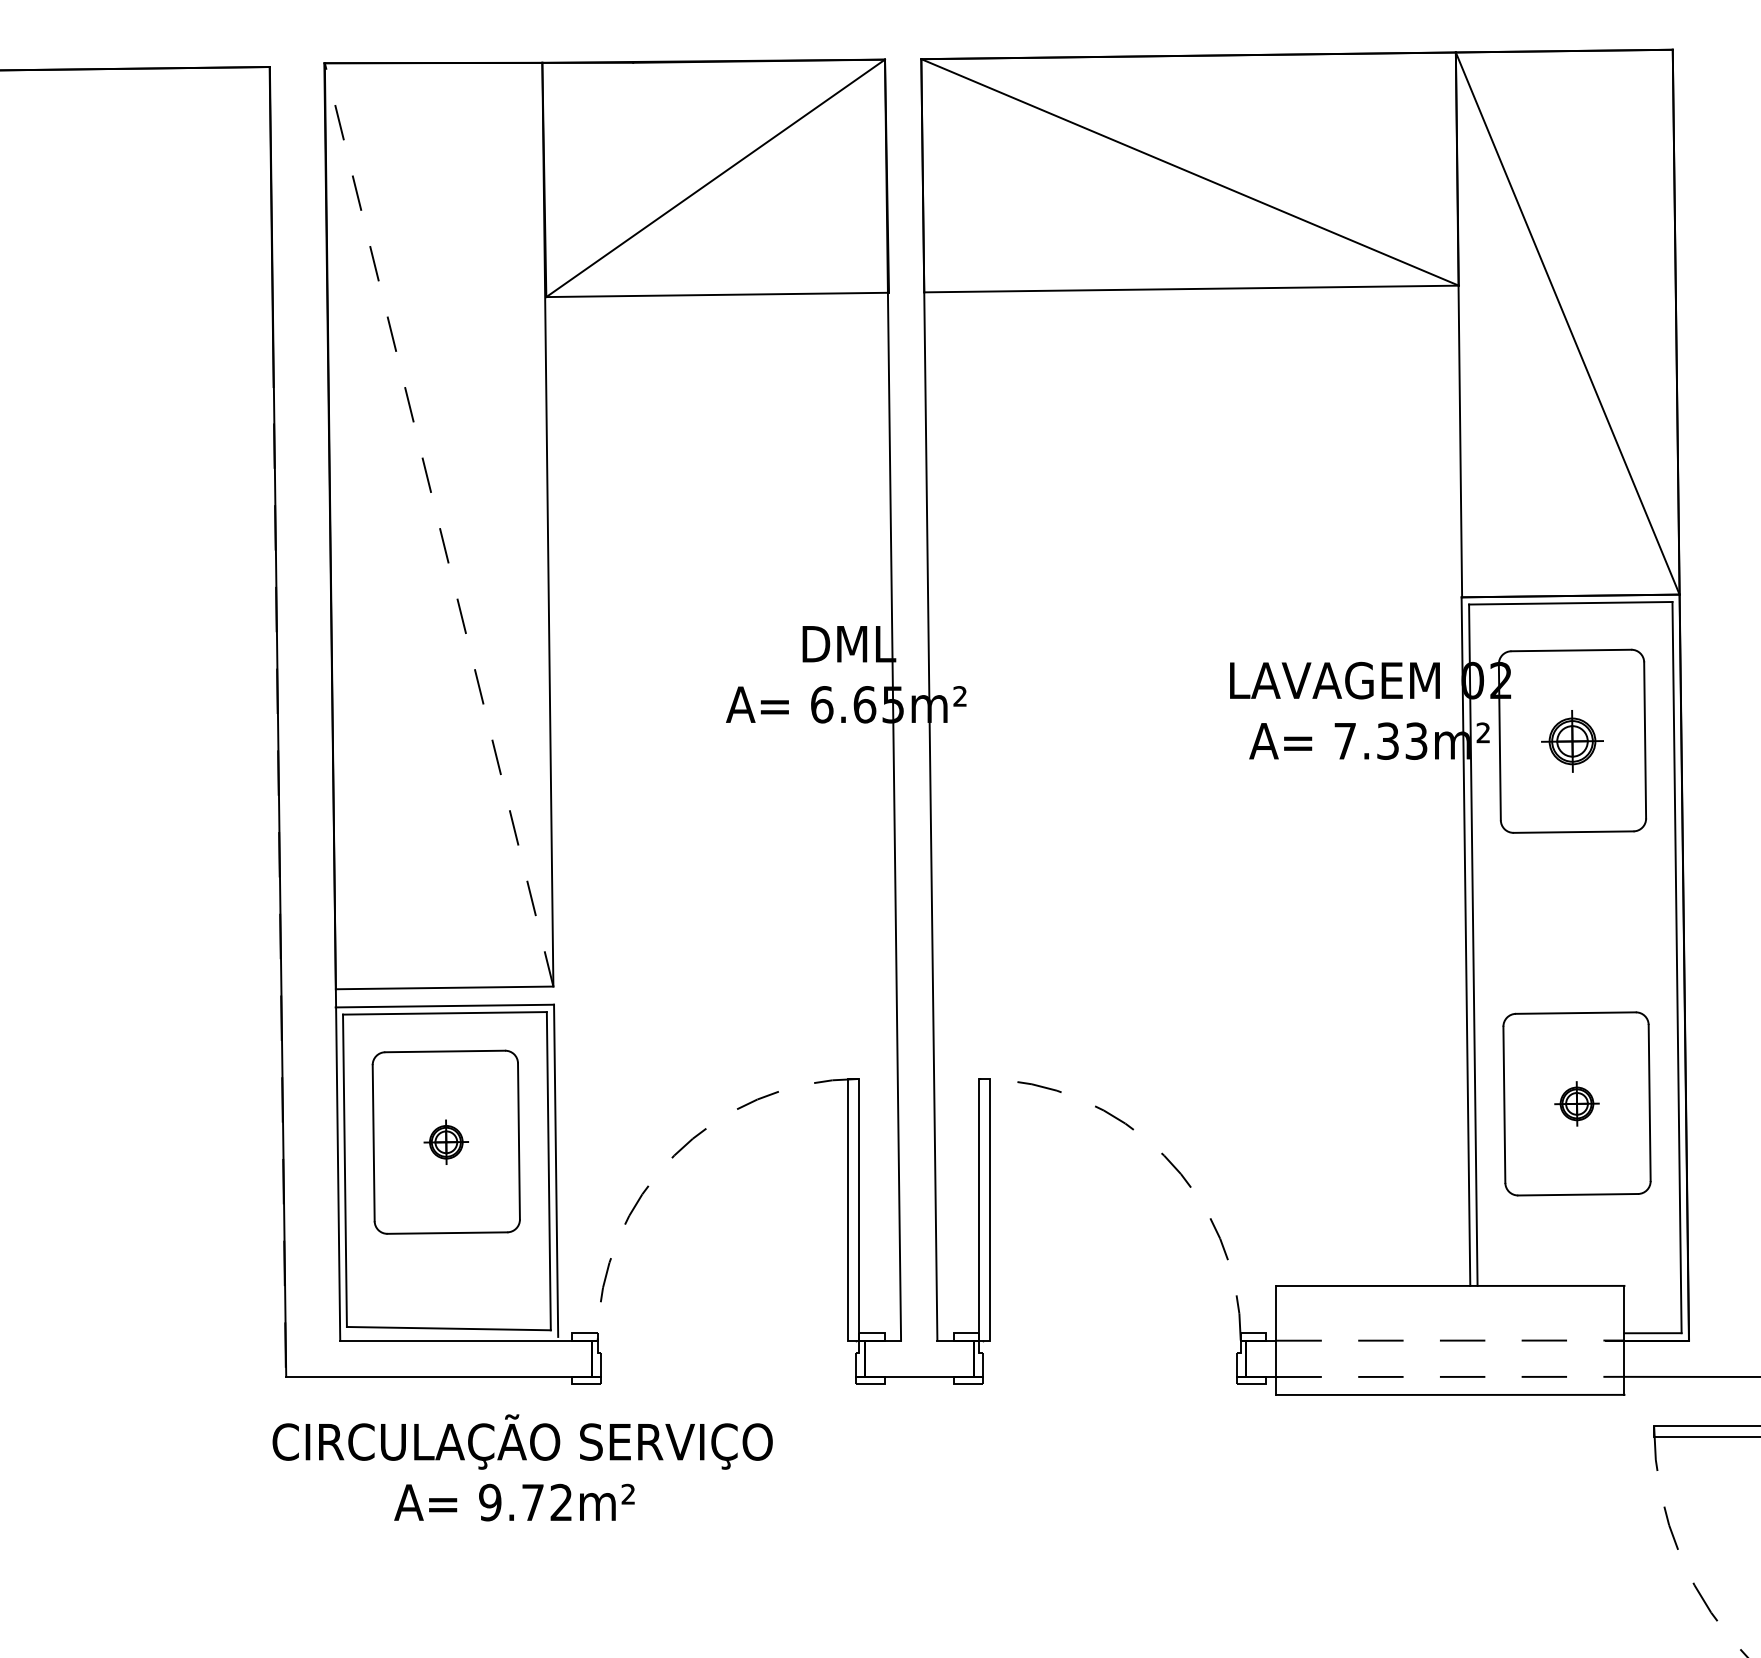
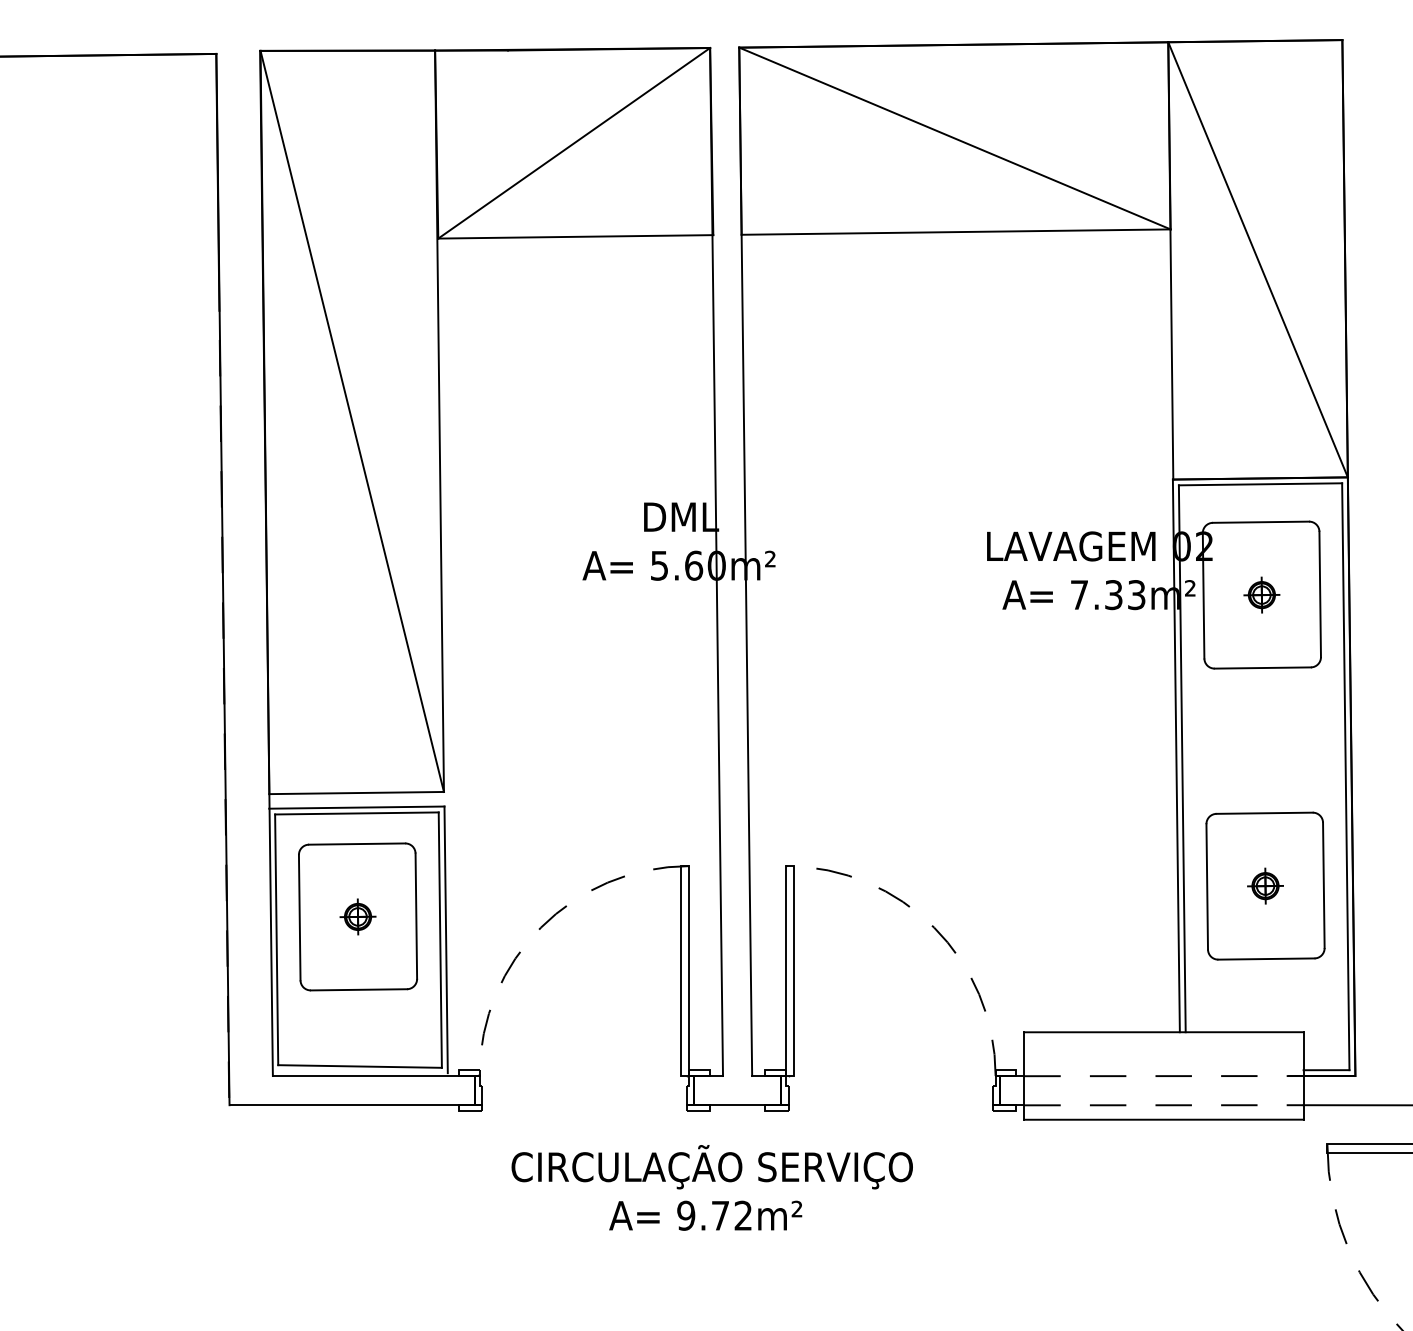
line: (439, 524) -> (352, 421), dashed -> solid
text: (857, 704) -> (688, 565), 6.65m² -> 5.60m²
part: (1572, 740) -> (1261, 594), size x0.71
text: (522, 1467) -> (712, 1187), moved

